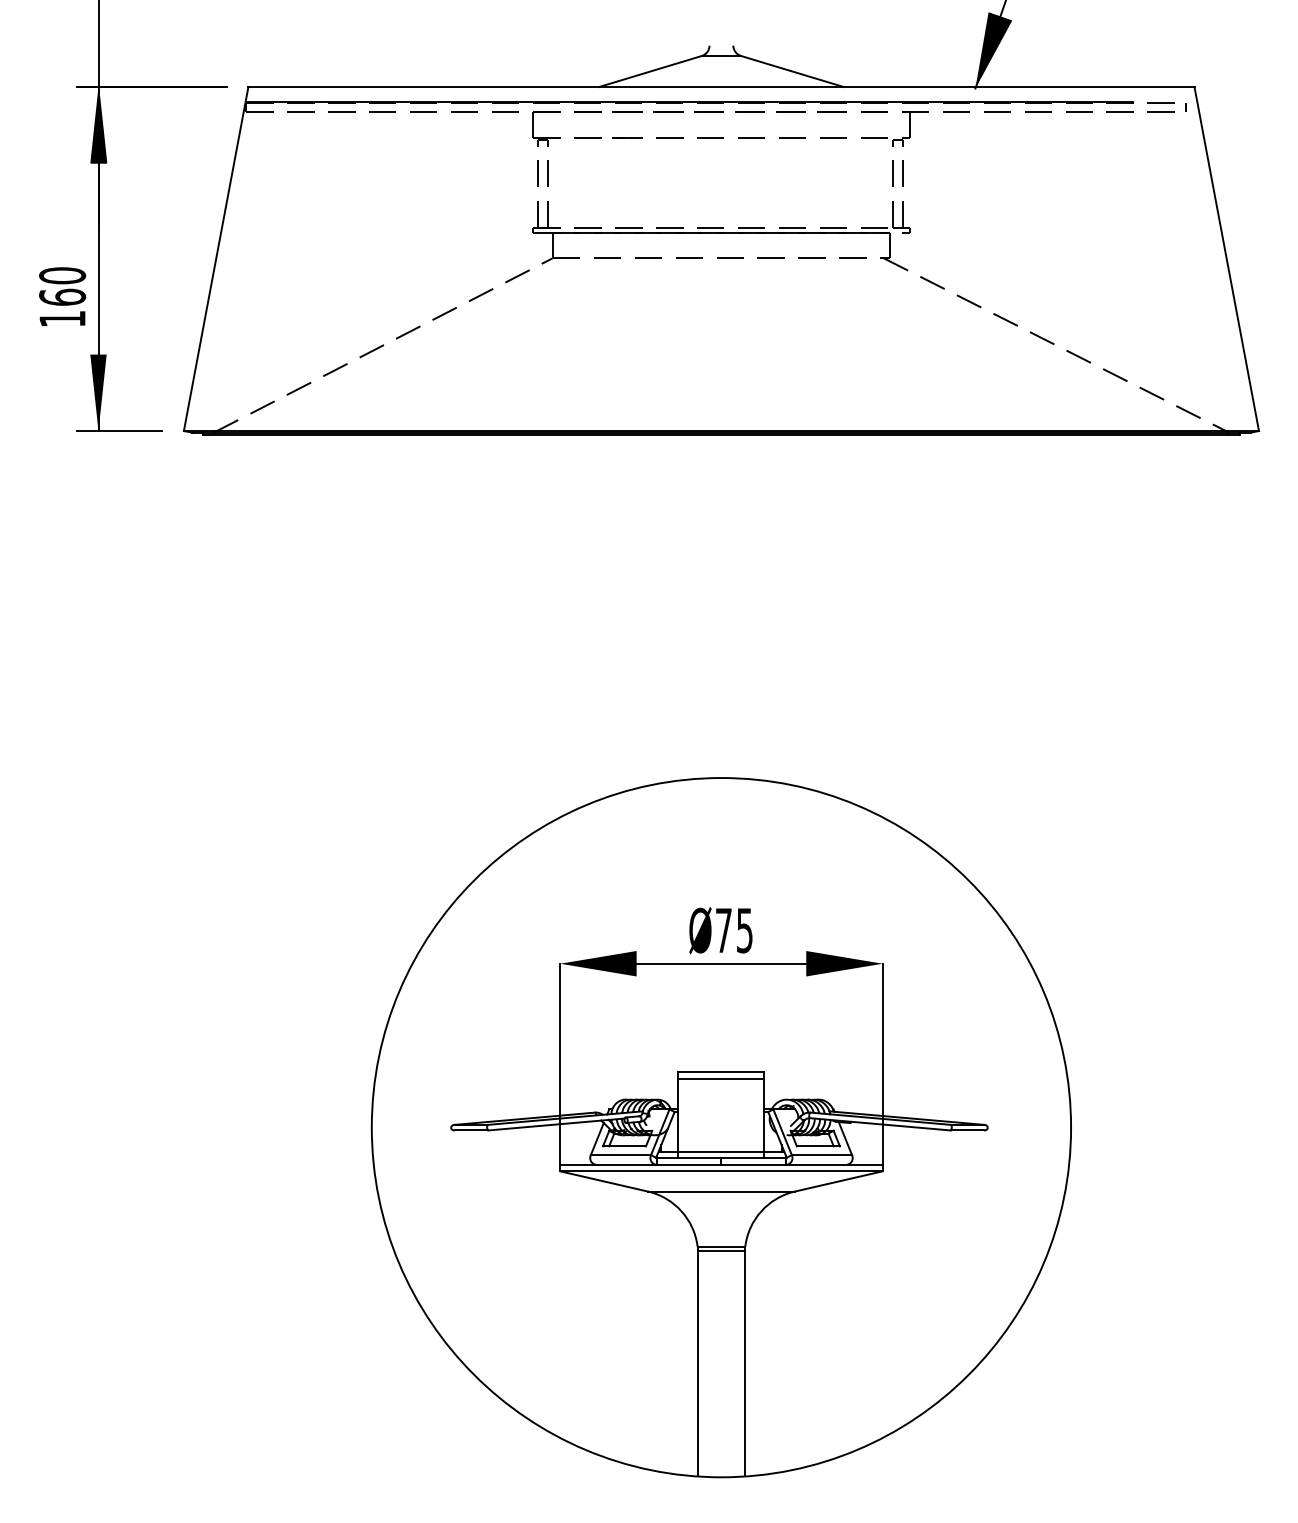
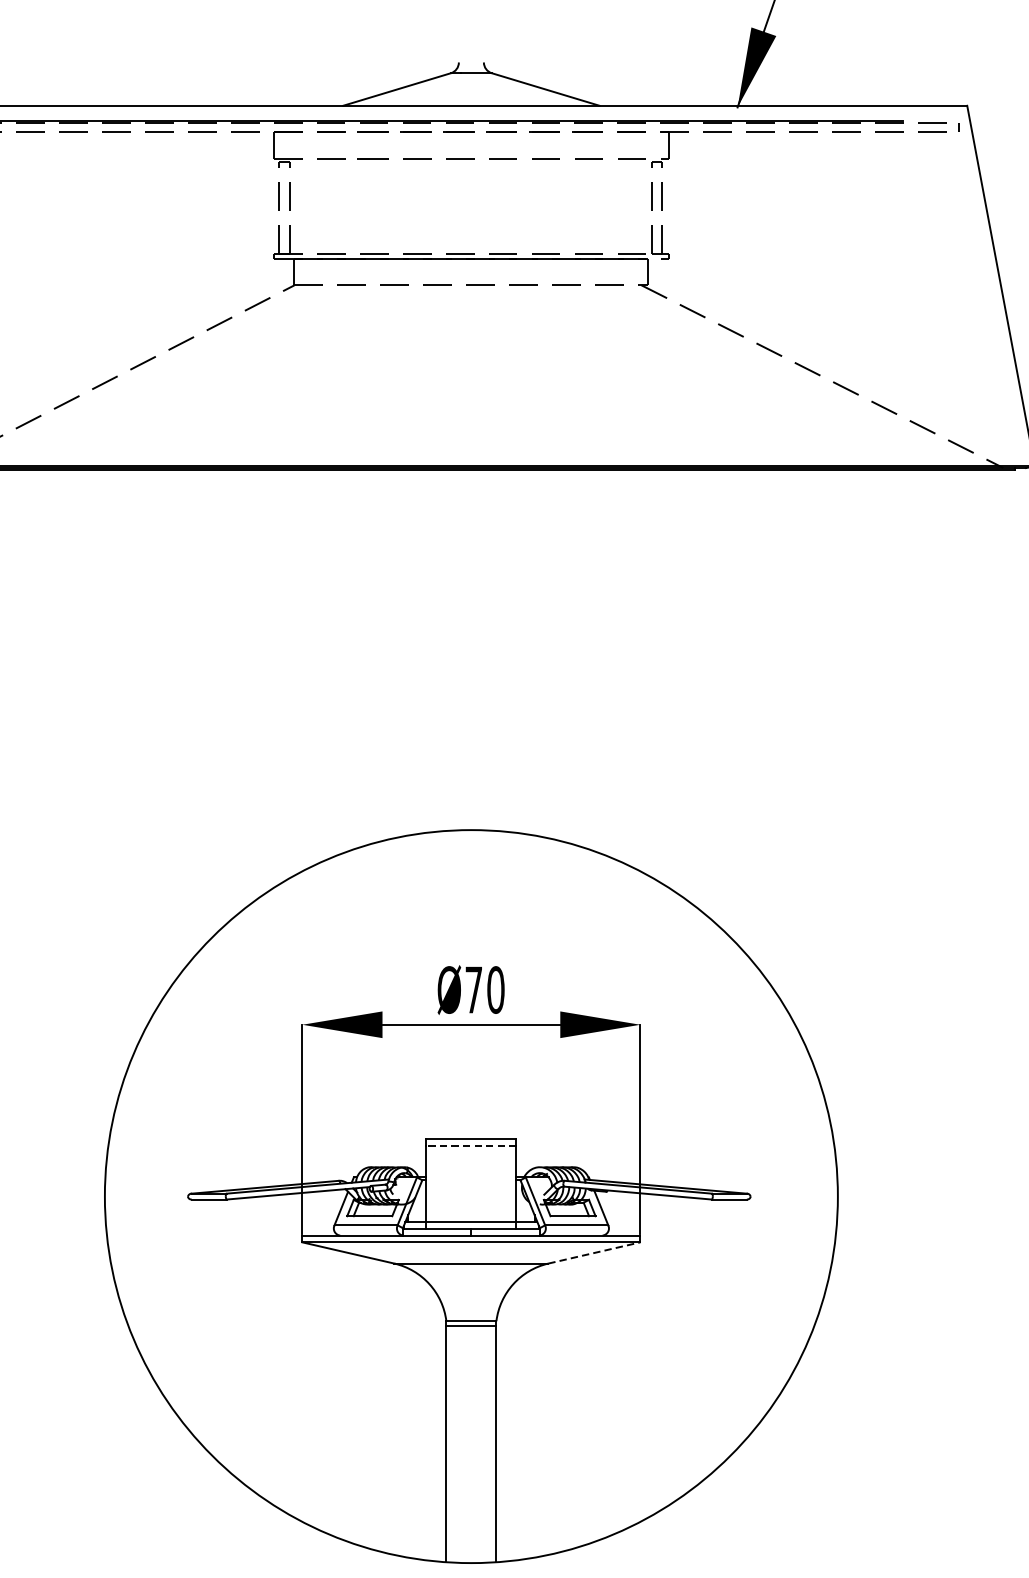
text: (744, 930) -> (495, 989), Ø75 -> Ø70
line: (720, 1079) -> (470, 1146), solid -> dashed
line: (839, 1181) -> (595, 1253), solid -> dashed

